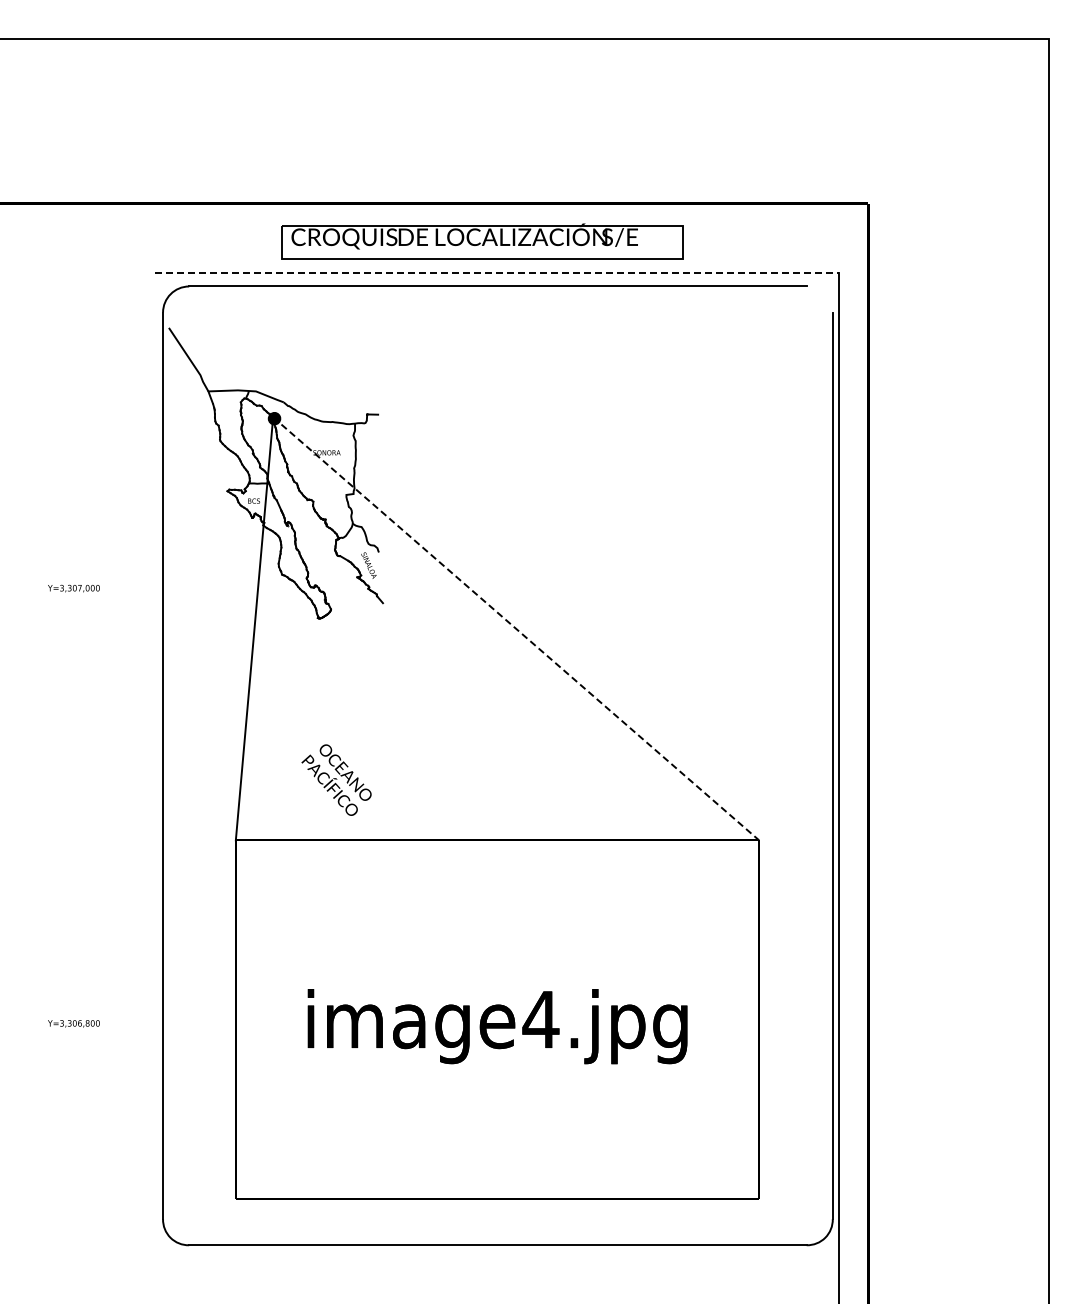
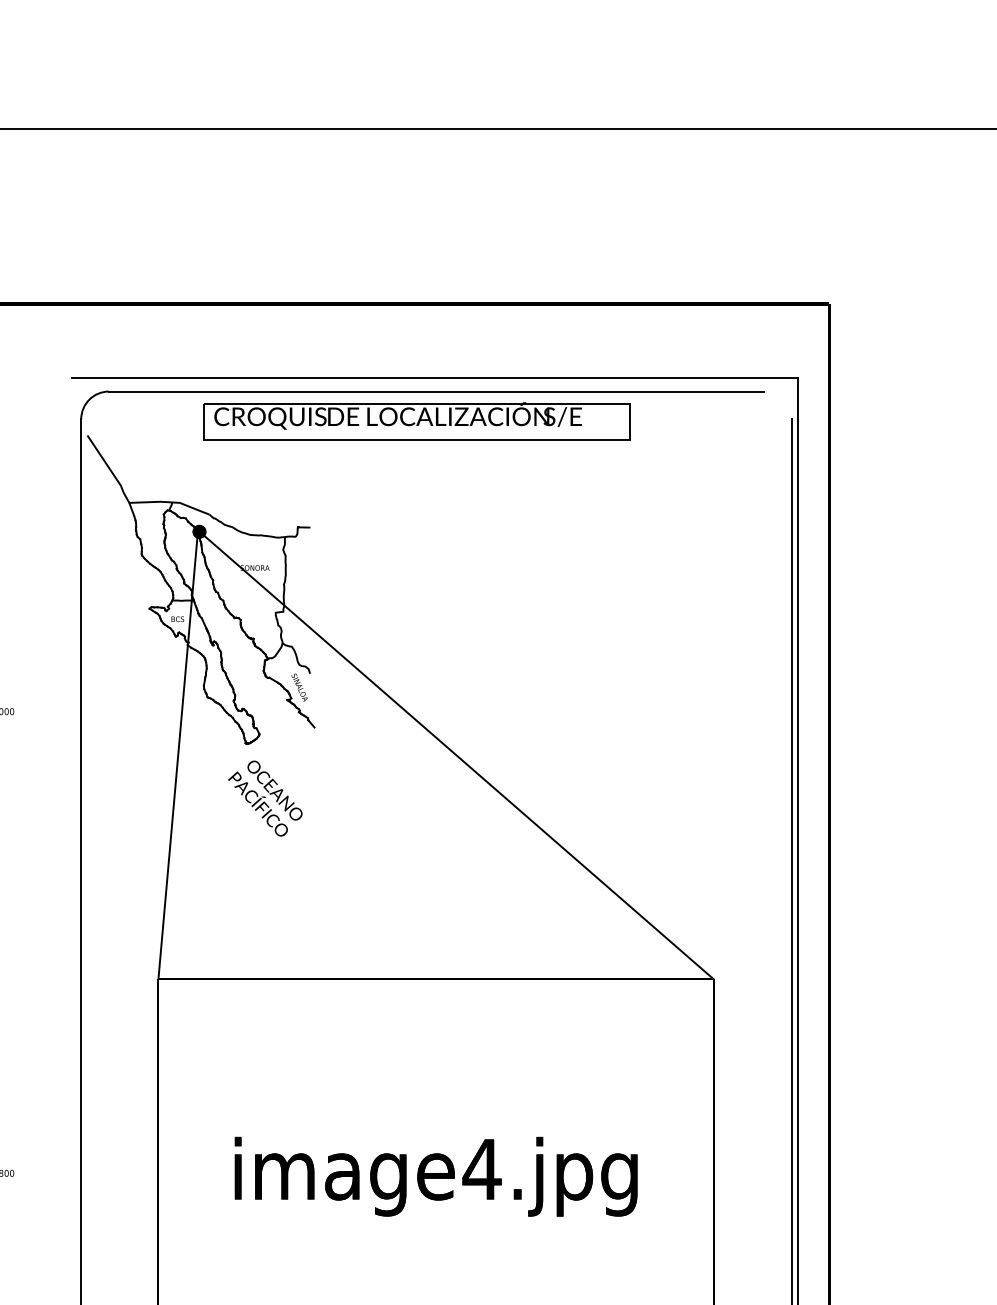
part: (482, 241) -> (416, 421), moved
line: (496, 273) -> (434, 377), dashed -> solid
line: (516, 629) -> (456, 755), dashed -> solid
text: (336, 779) -> (265, 797), moved

